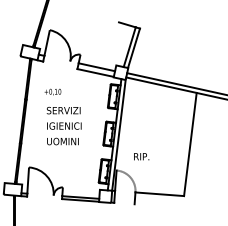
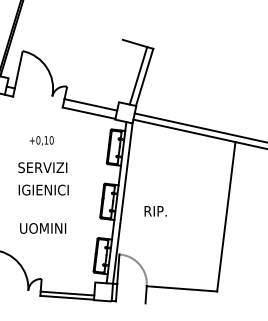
text: (52, 91) -> (41, 140), moved
text: (62, 141) -> (42, 228), moved
text: (141, 156) -> (155, 210), moved

